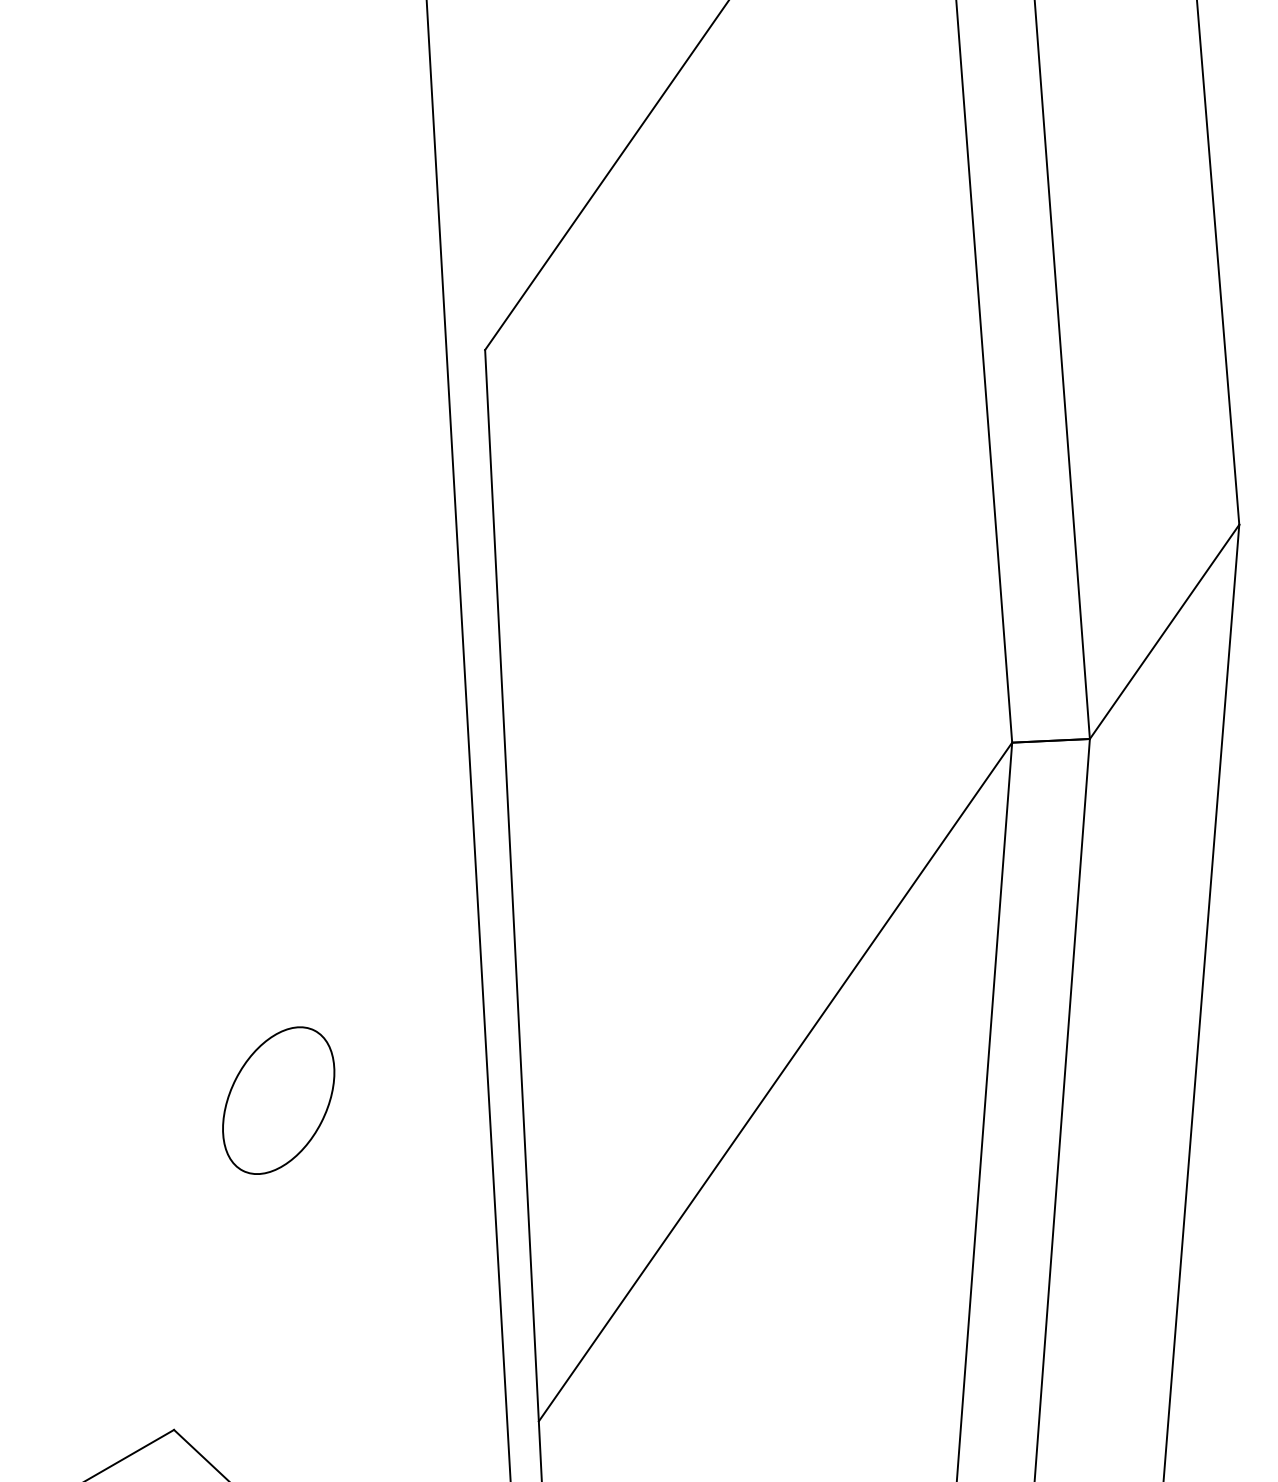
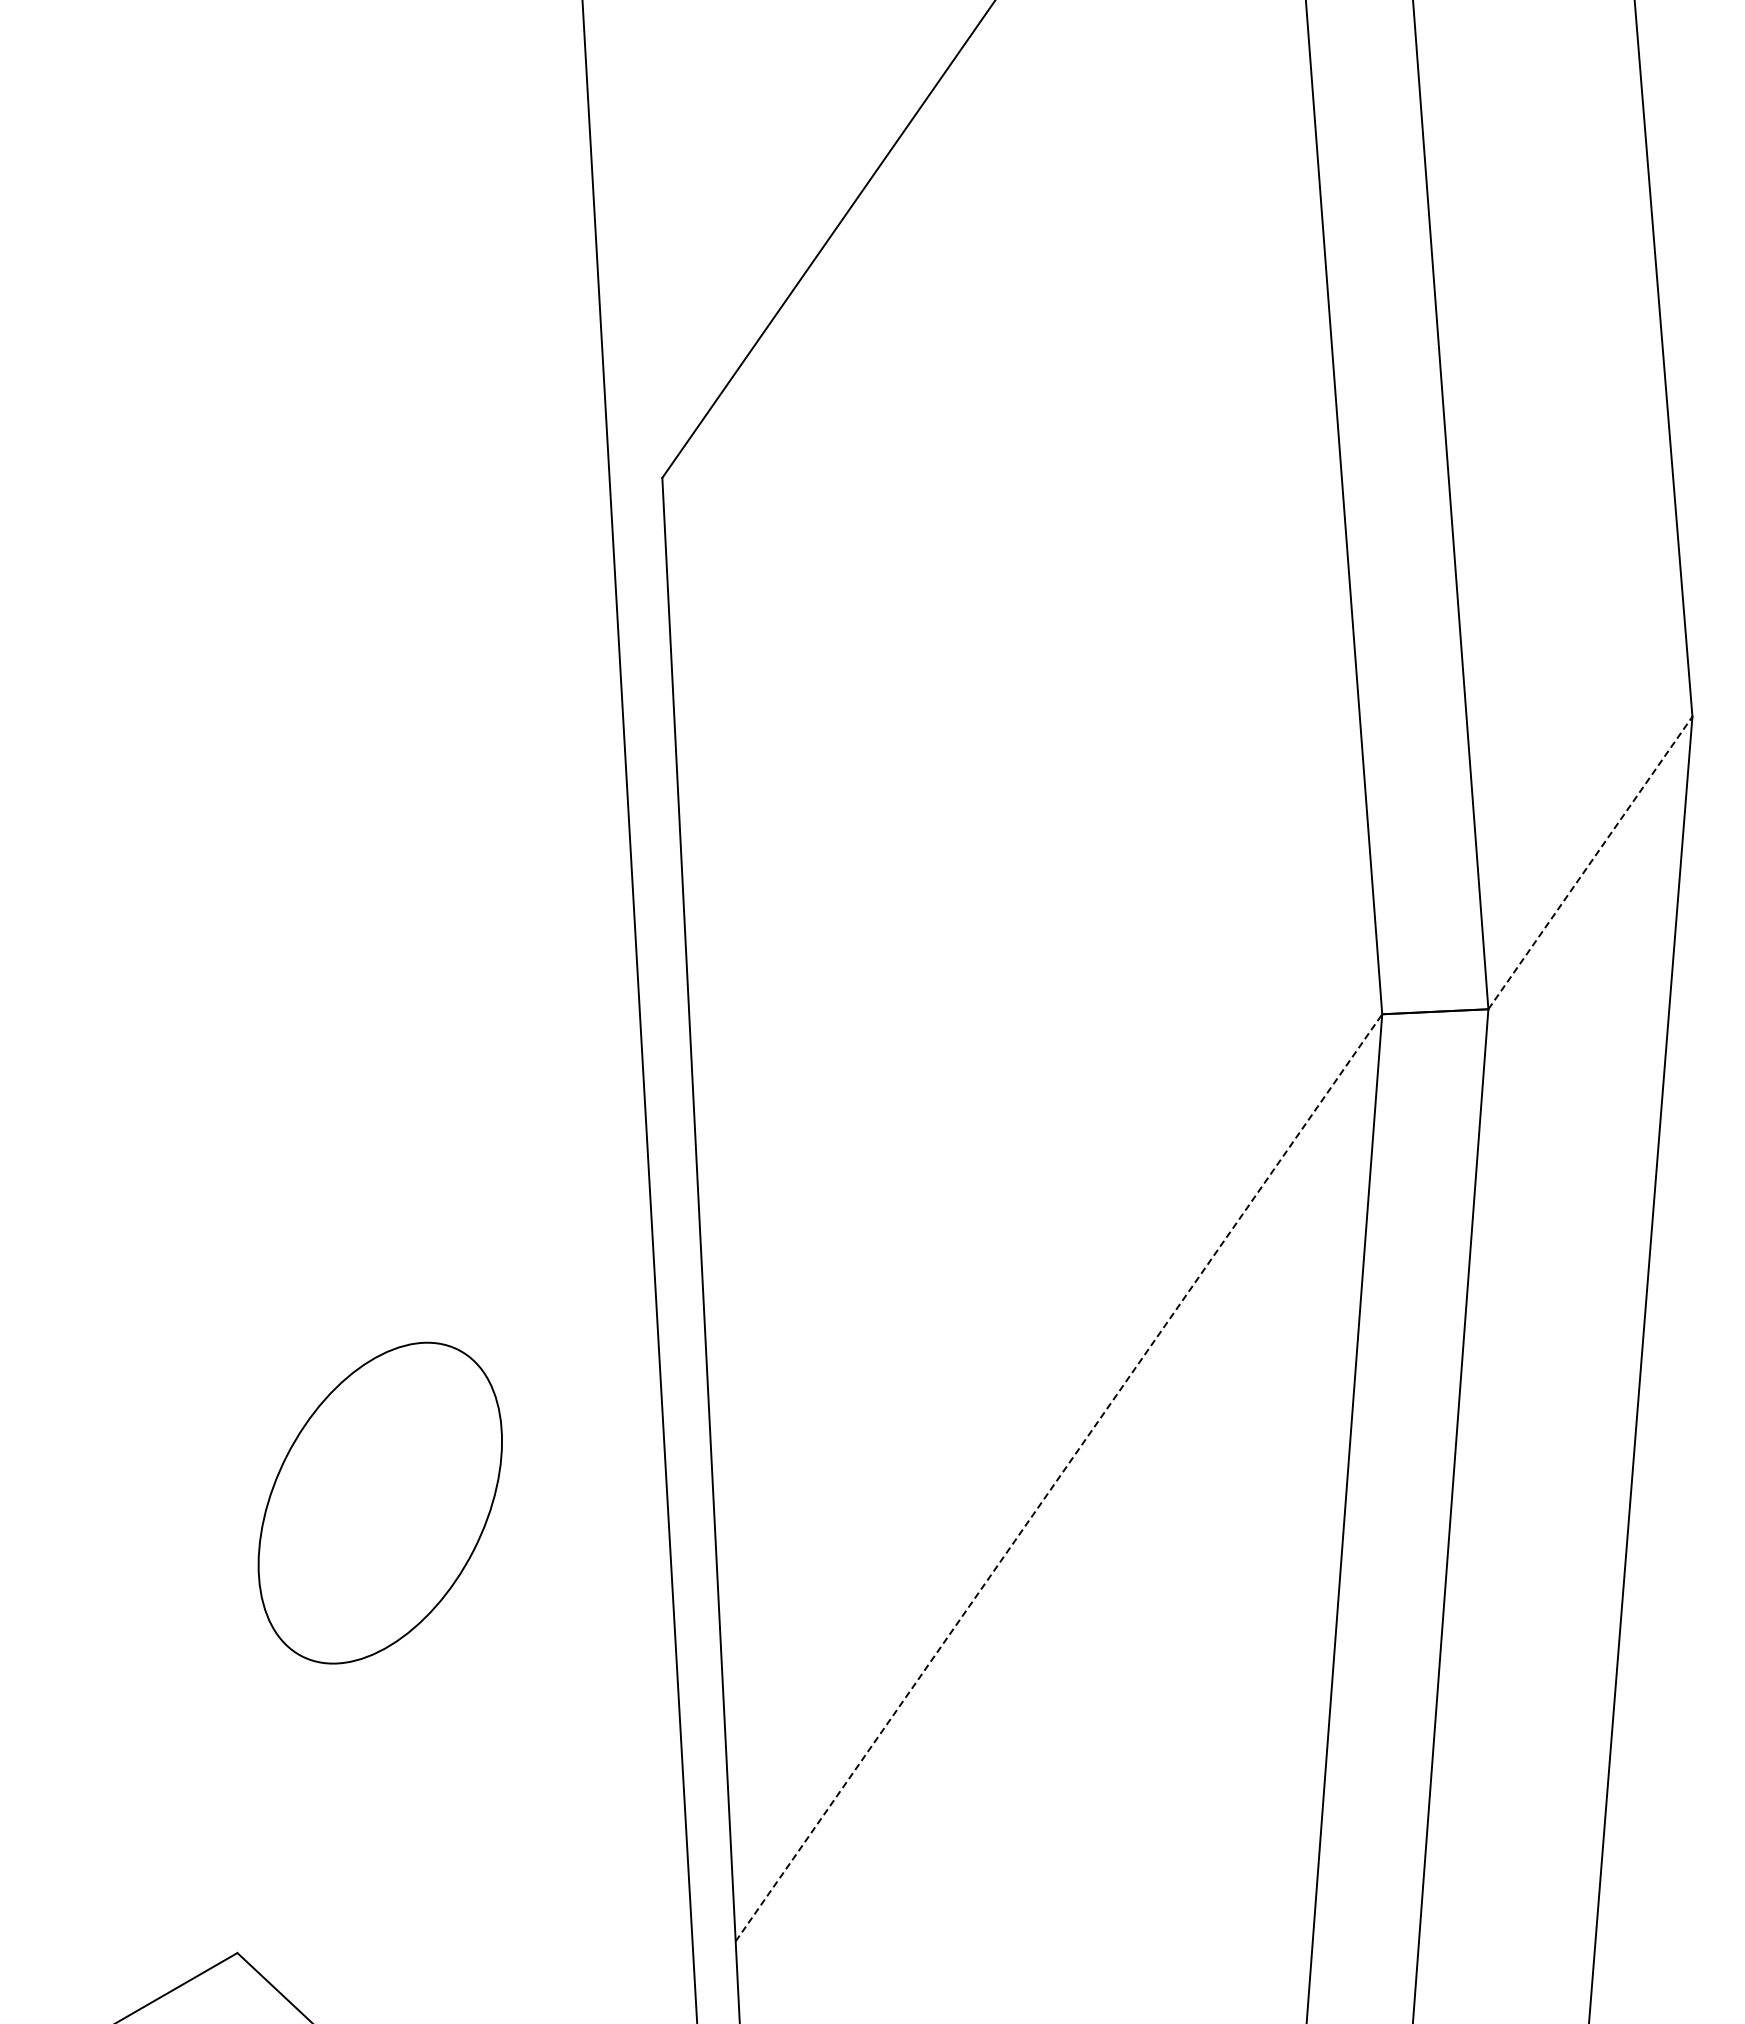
line: (1164, 631) -> (1590, 862), solid -> dashed
line: (775, 1081) -> (1059, 1477), solid -> dashed
part: (278, 1100) -> (380, 1503), size x1.6

